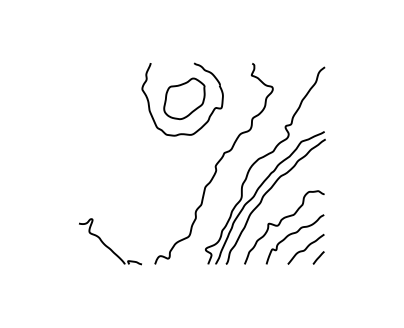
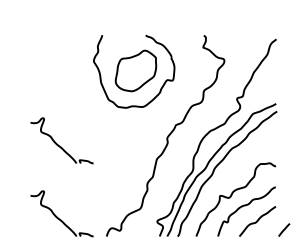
part: (110, 168) -> (62, 140), added
line: (318, 257) -> (284, 229), moved

